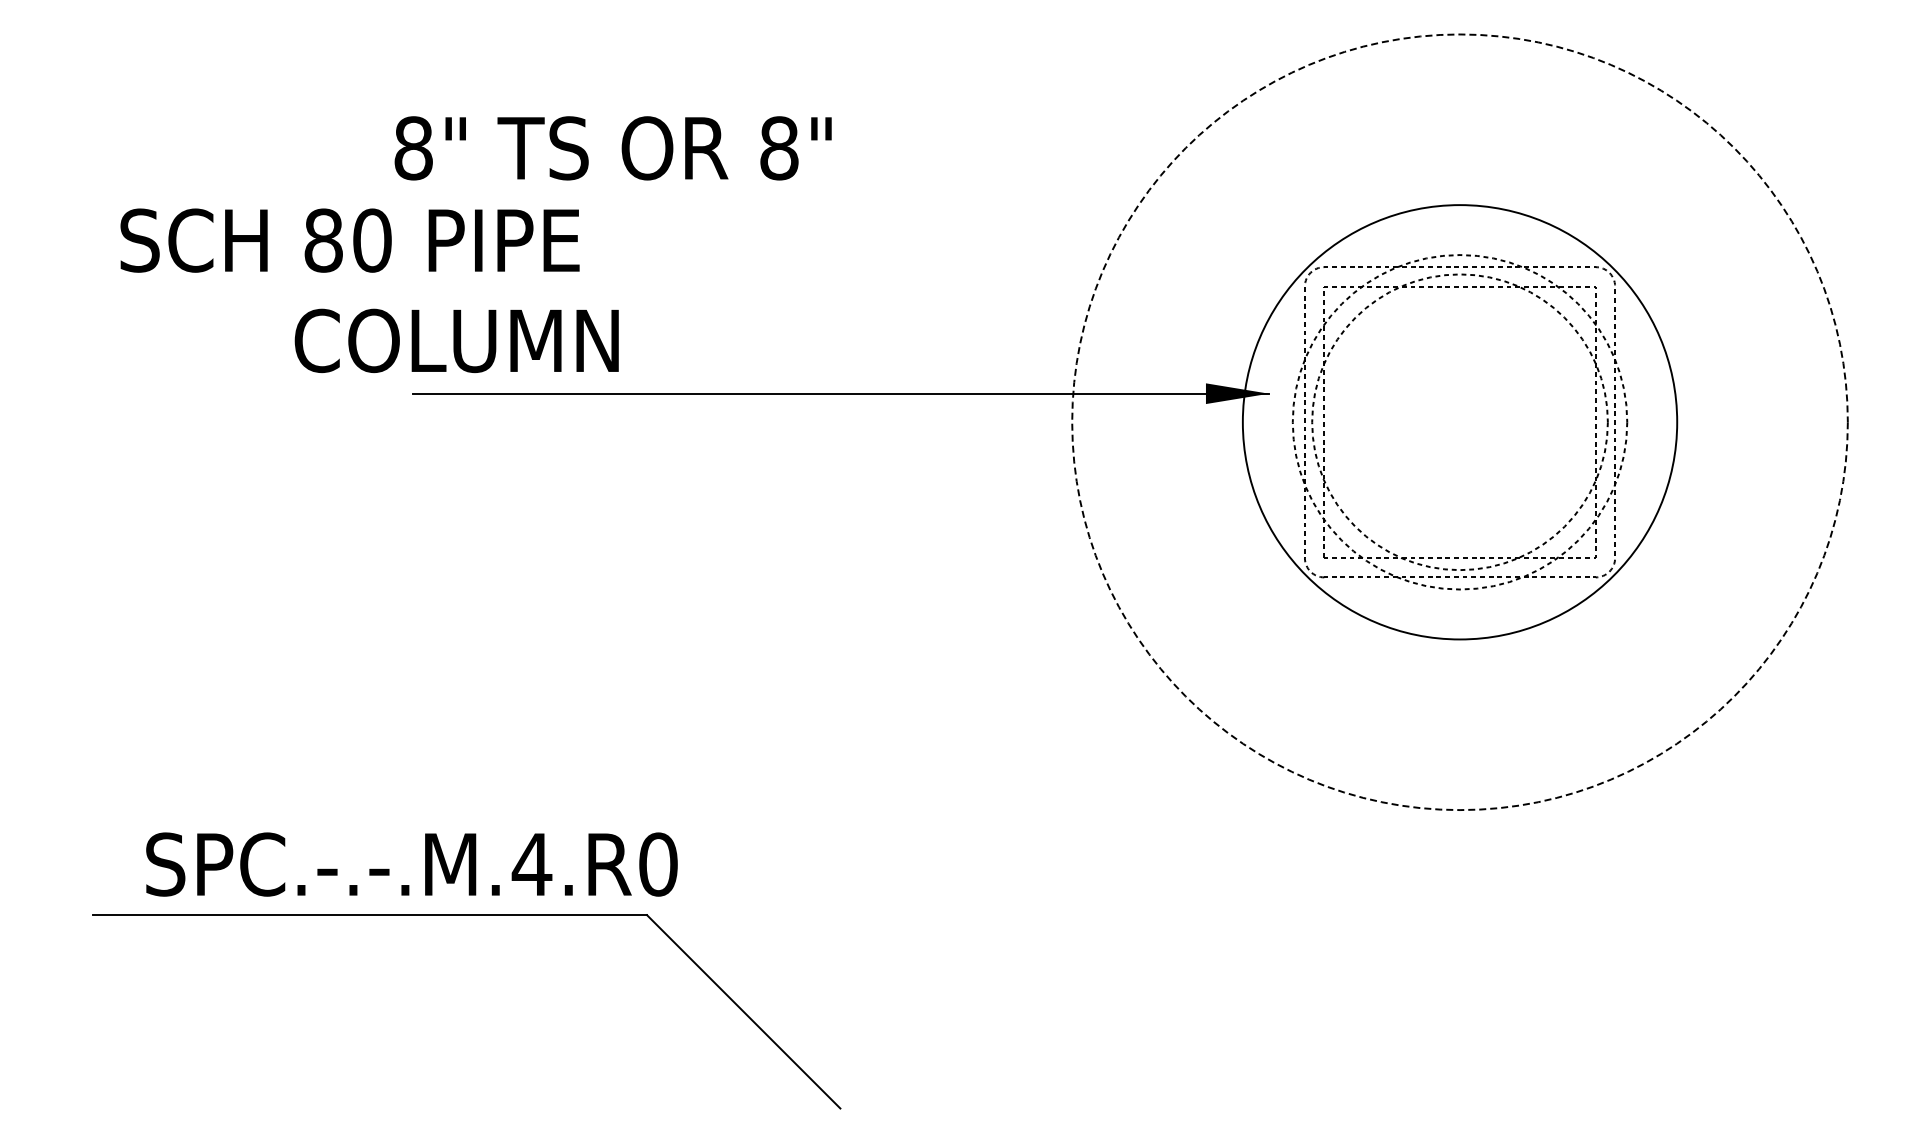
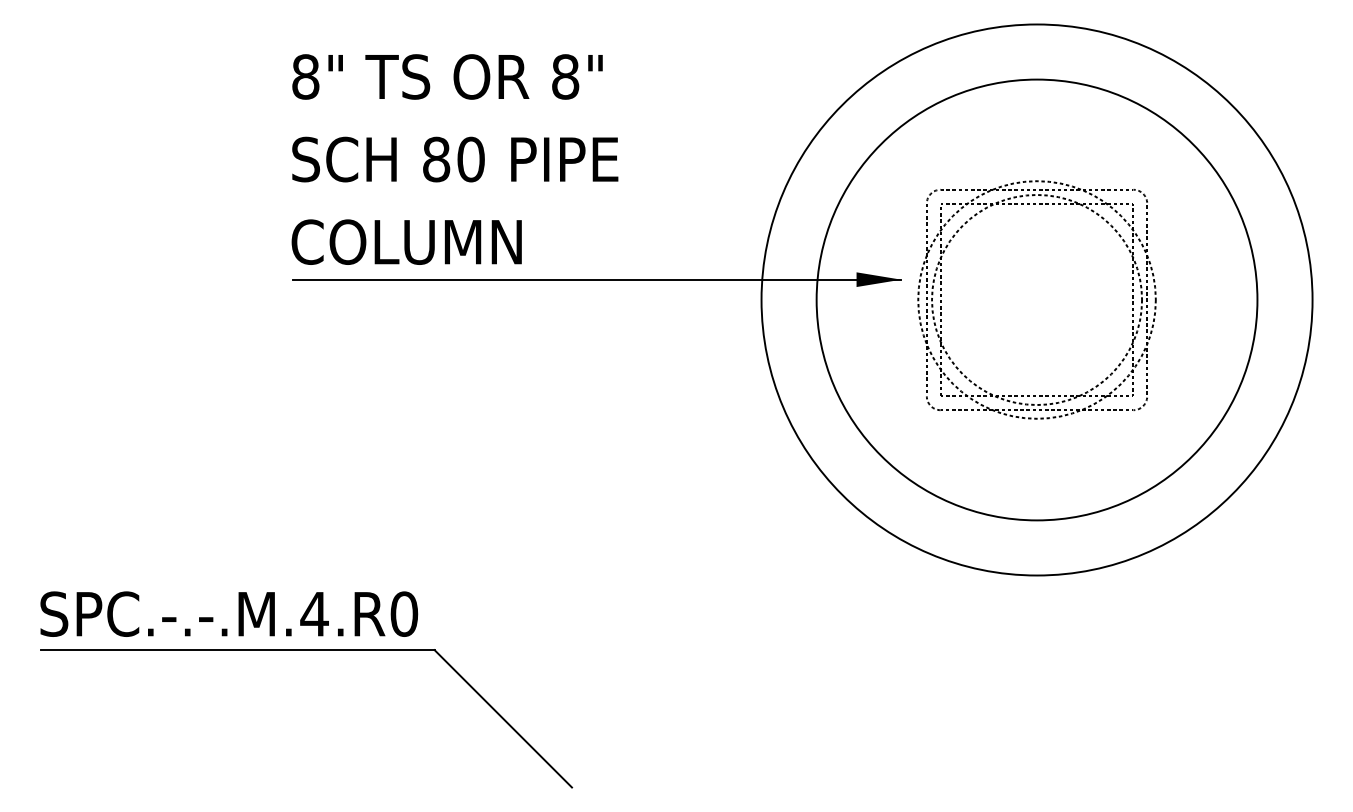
text: (612, 148) -> (447, 77), moved
text: (349, 240) -> (454, 159), moved
text: (456, 340) -> (406, 241), moved
circle: (1459, 422) -> (1036, 300), dashed -> solid
circle: (1459, 422) -> (1036, 300), size x1.43
text: (411, 864) -> (228, 614), moved
part: (466, 915) -> (306, 650), moved

